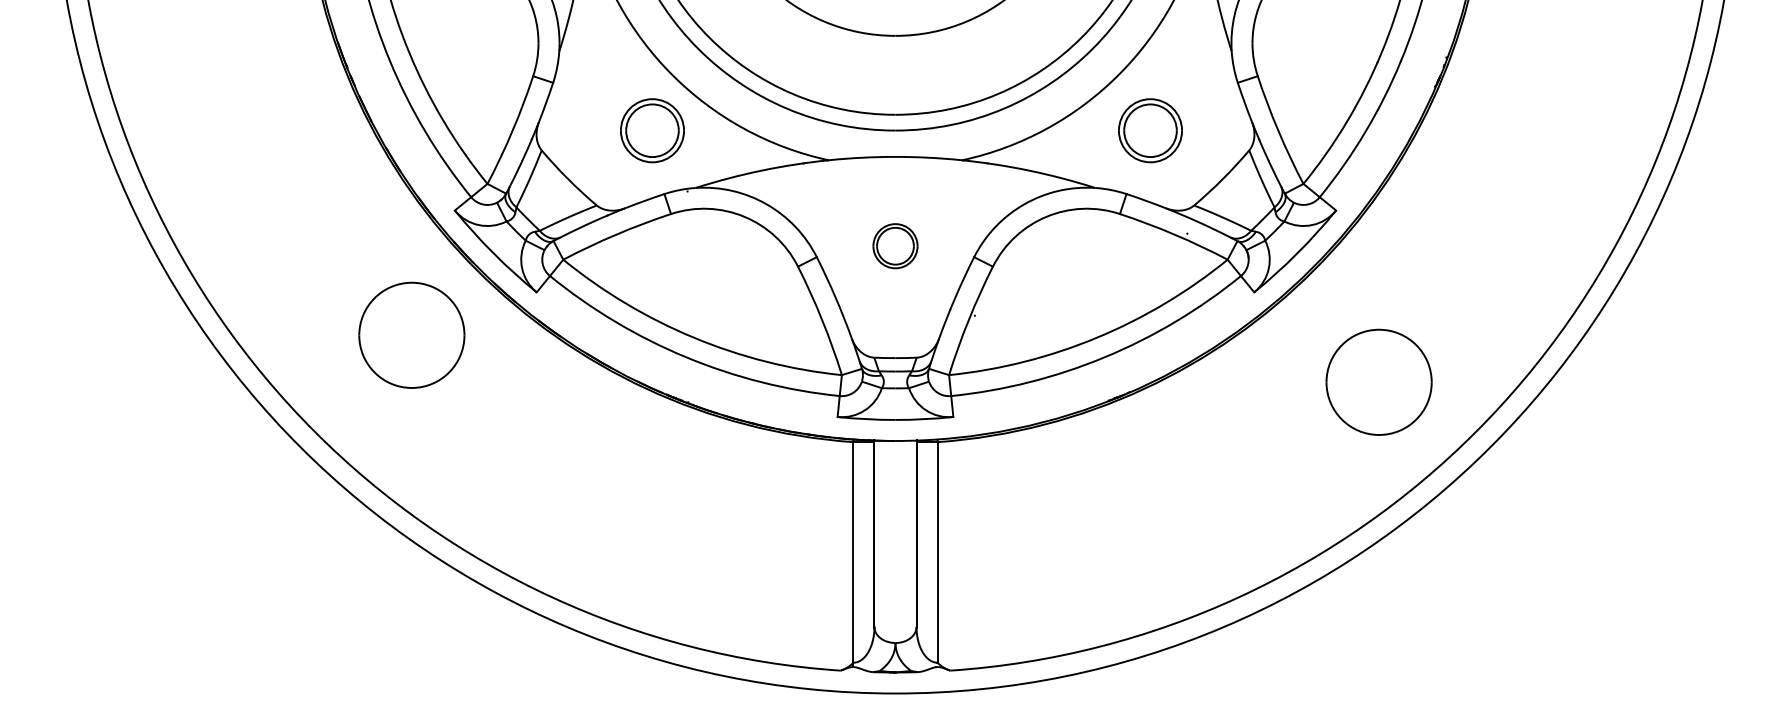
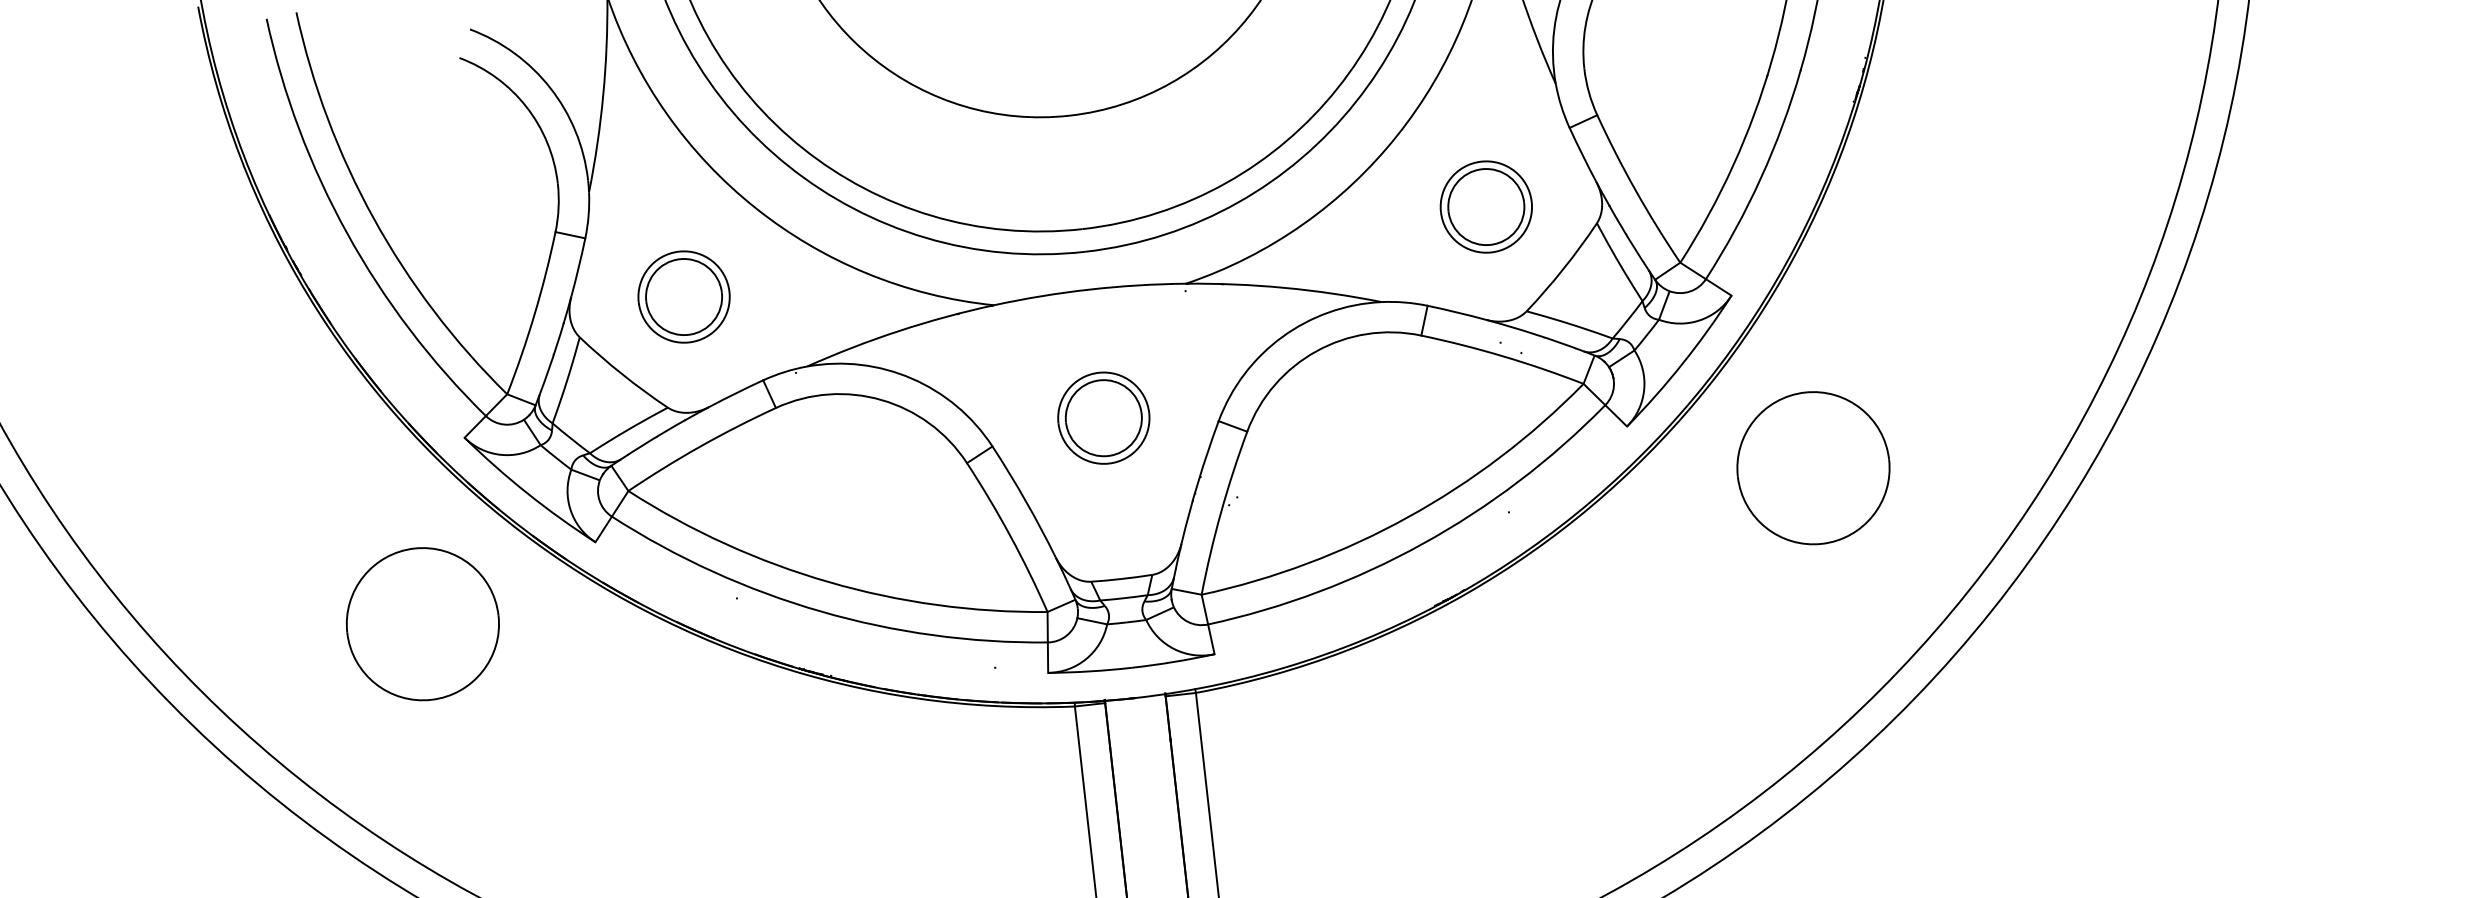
part: (652, 130) -> (684, 296), moved
part: (1150, 130) -> (1486, 206), moved
part: (895, 245) -> (1103, 417), size x1.43
part: (1378, 381) -> (1812, 467), moved

